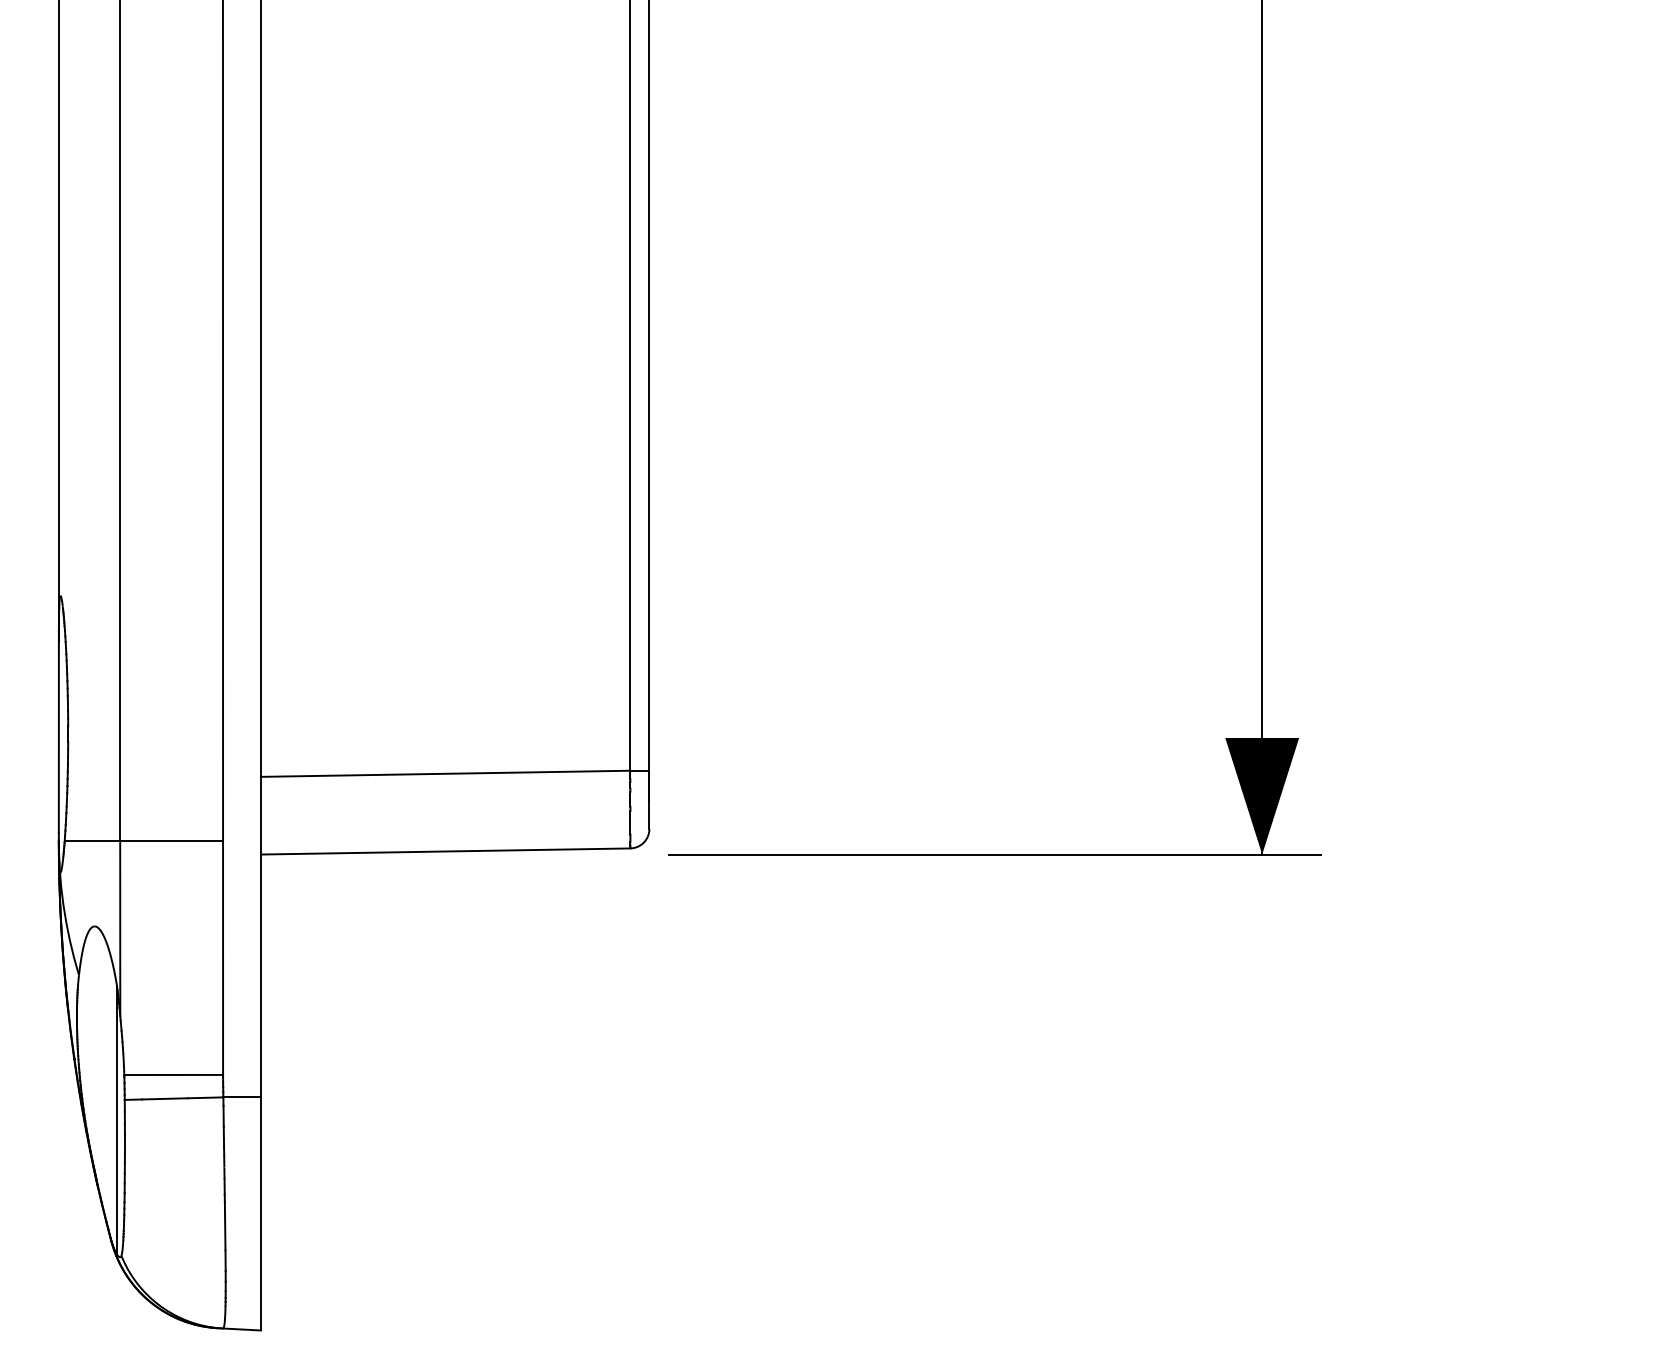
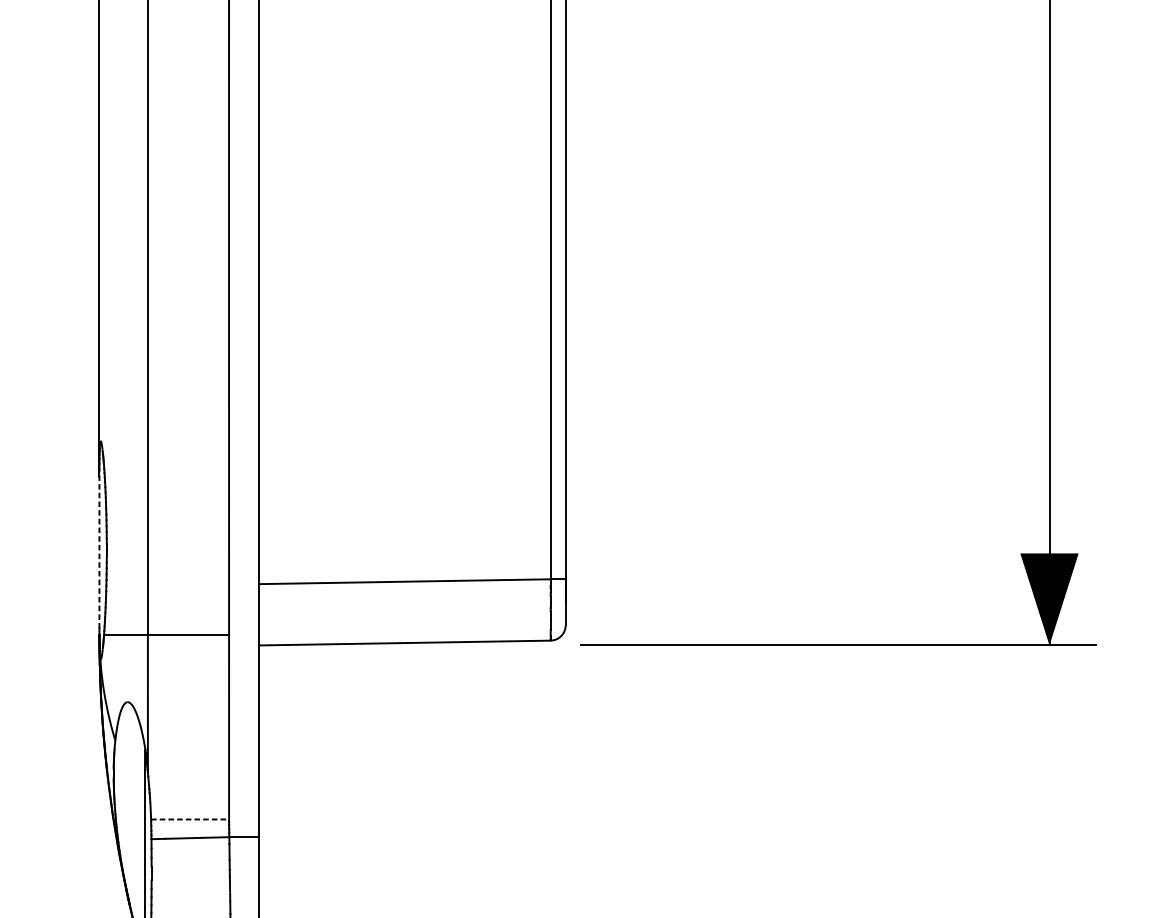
line: (58, 731) -> (99, 548), solid -> dashed
line: (174, 1074) -> (190, 819), solid -> dashed

